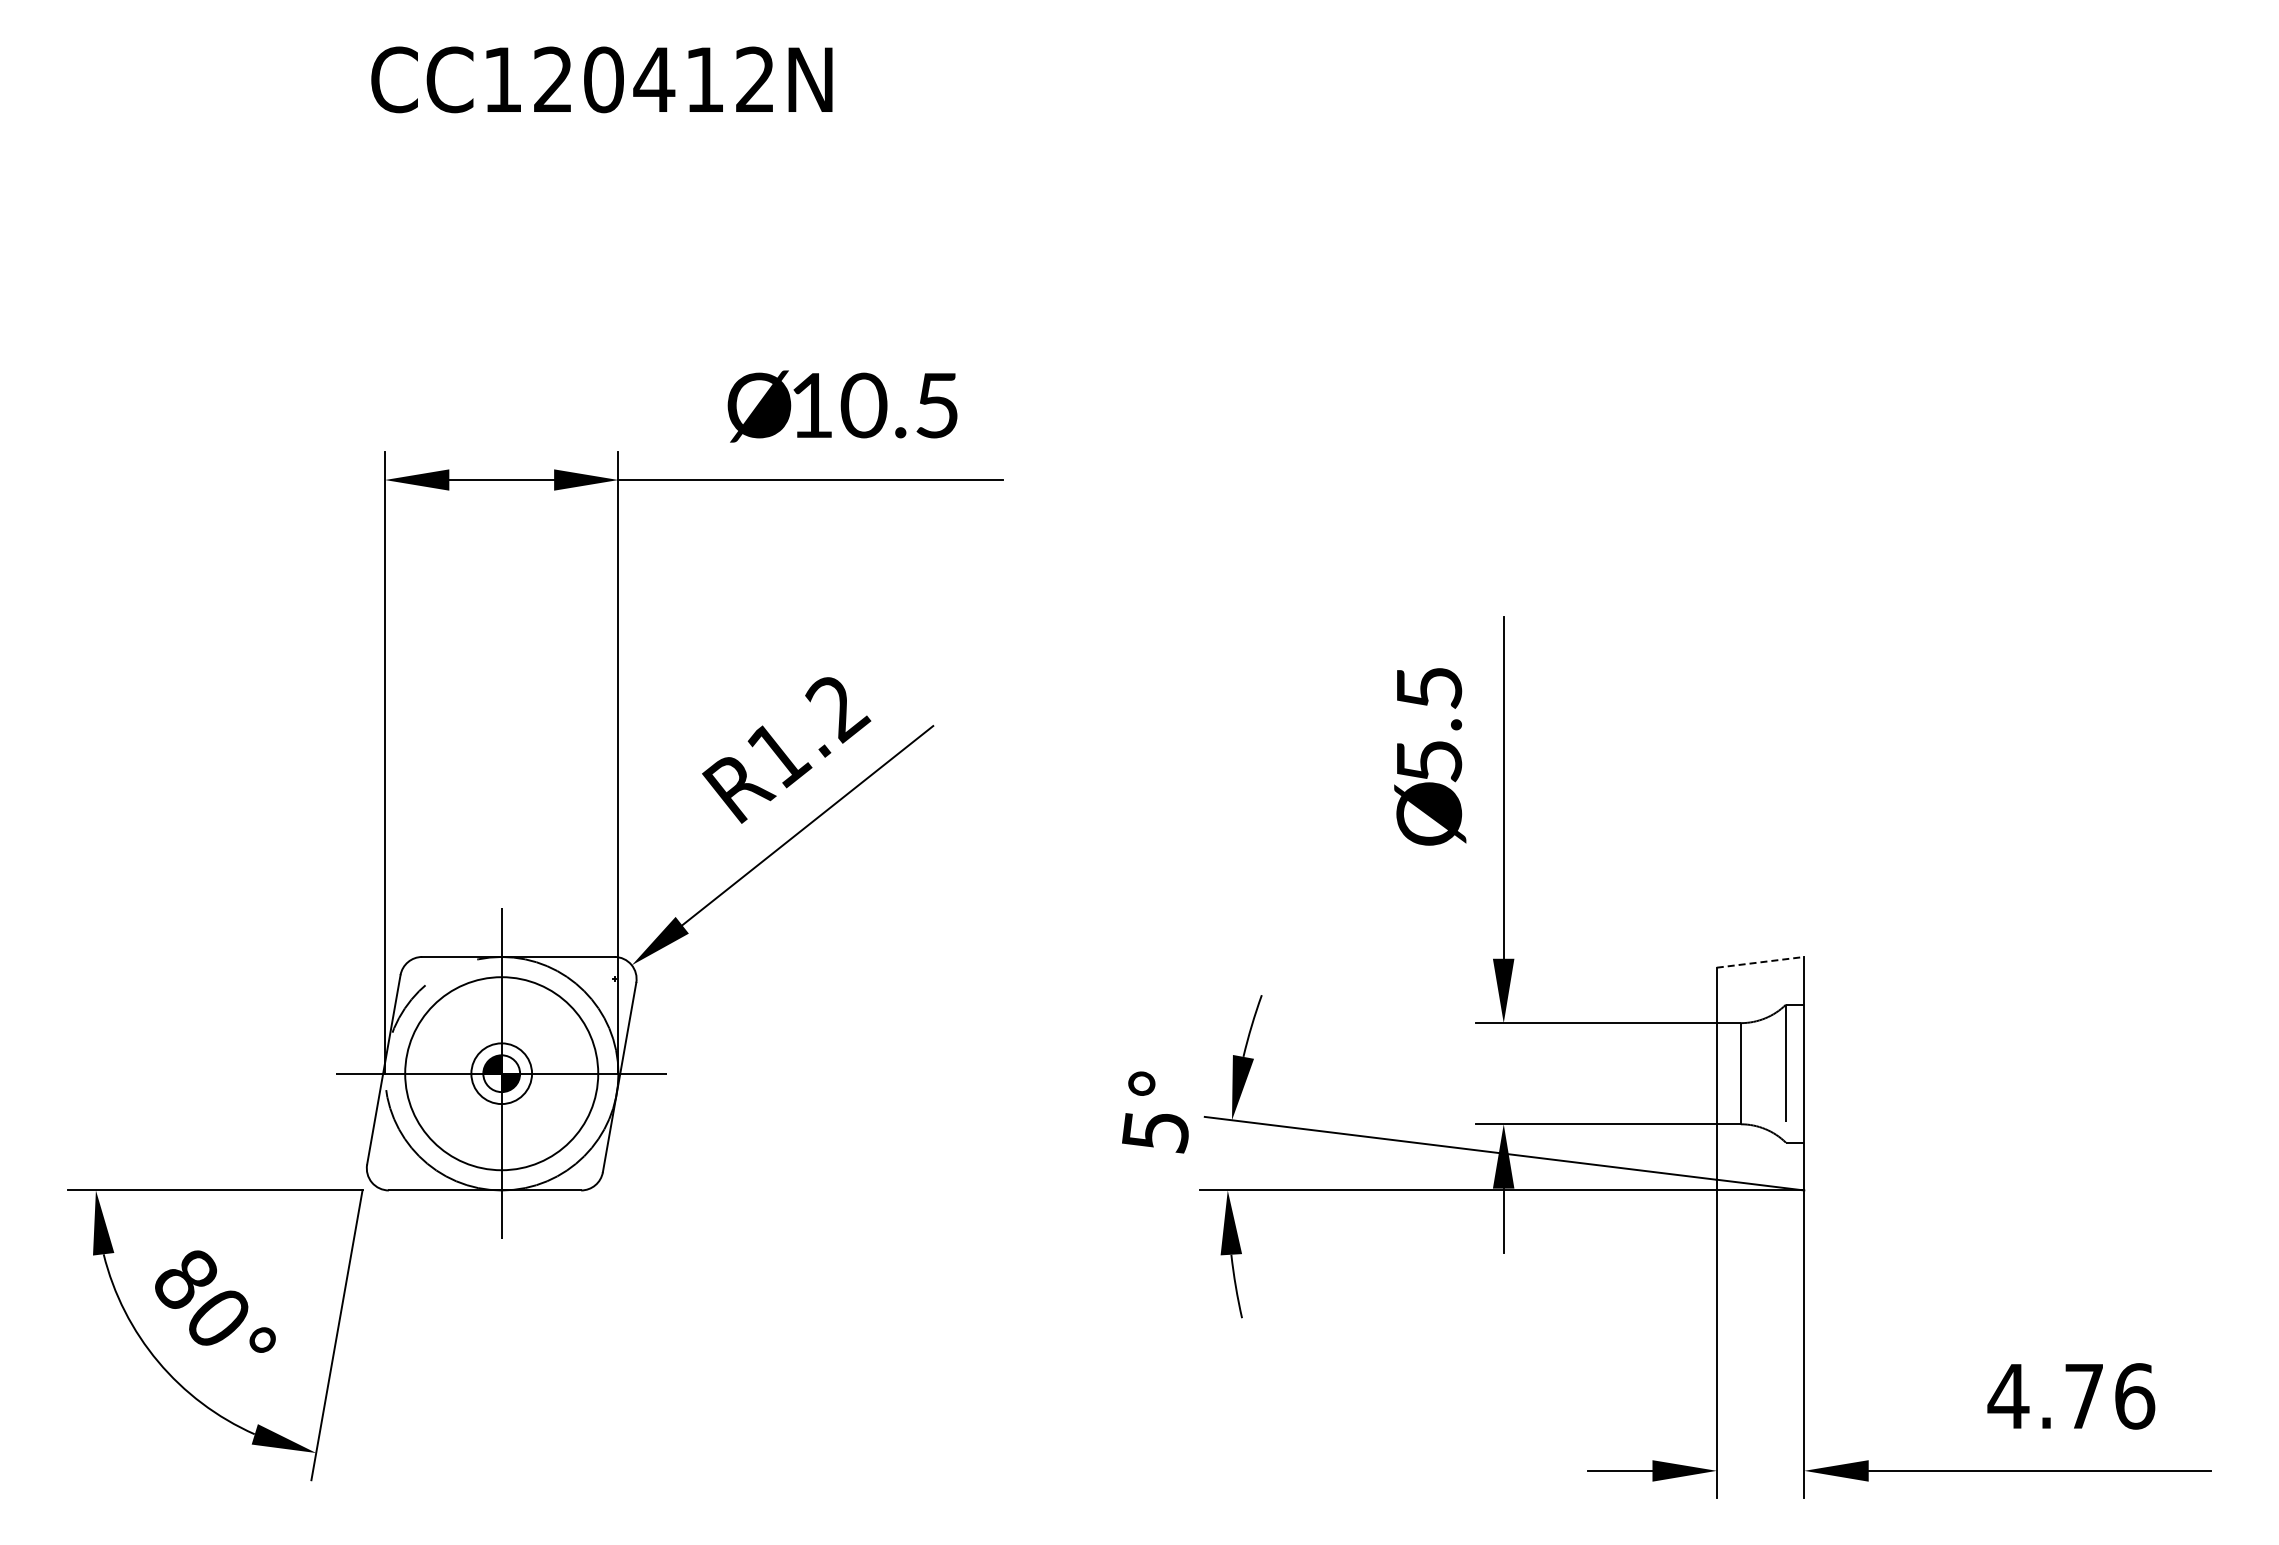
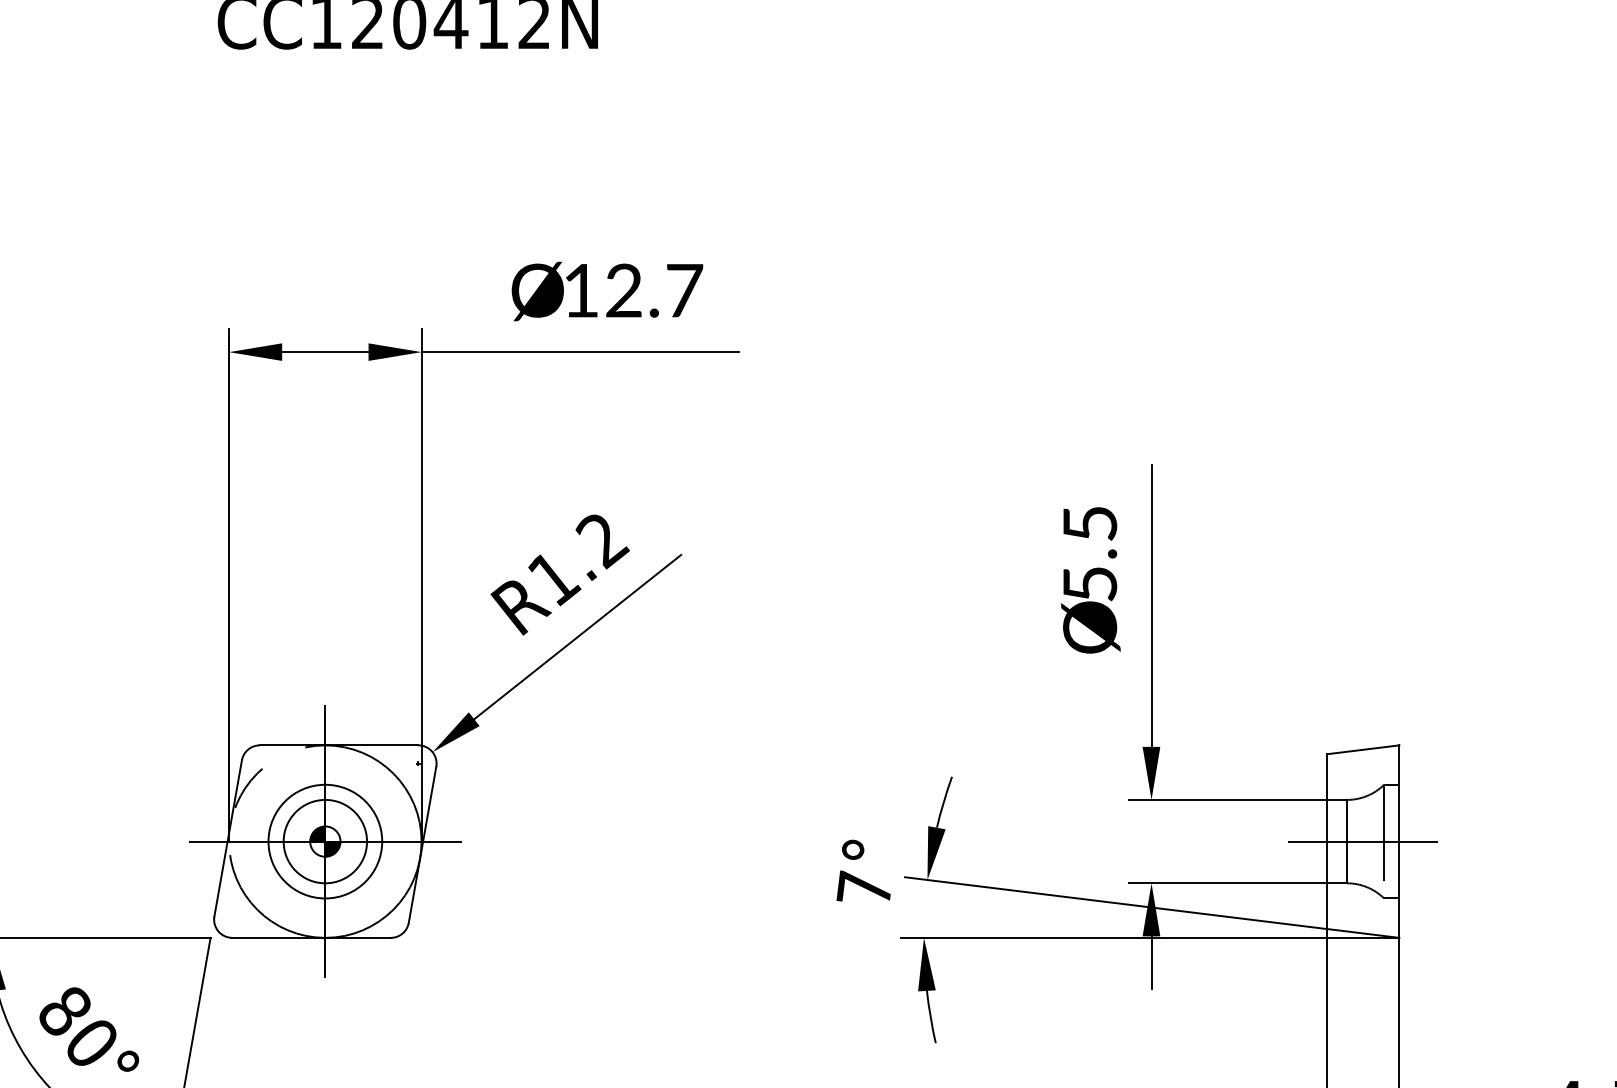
text: (899, 405) -> (653, 290), 10.5 -> 12.7
line: (1761, 962) -> (1364, 749), dashed -> solid
circle: (501, 1073) -> (325, 841), size x0.71
circle: (501, 1073) -> (325, 841), size x1.67
line: (1760, 1073) -> (1363, 841), added
text: (1154, 1130) -> (863, 888), 5° -> 7°

